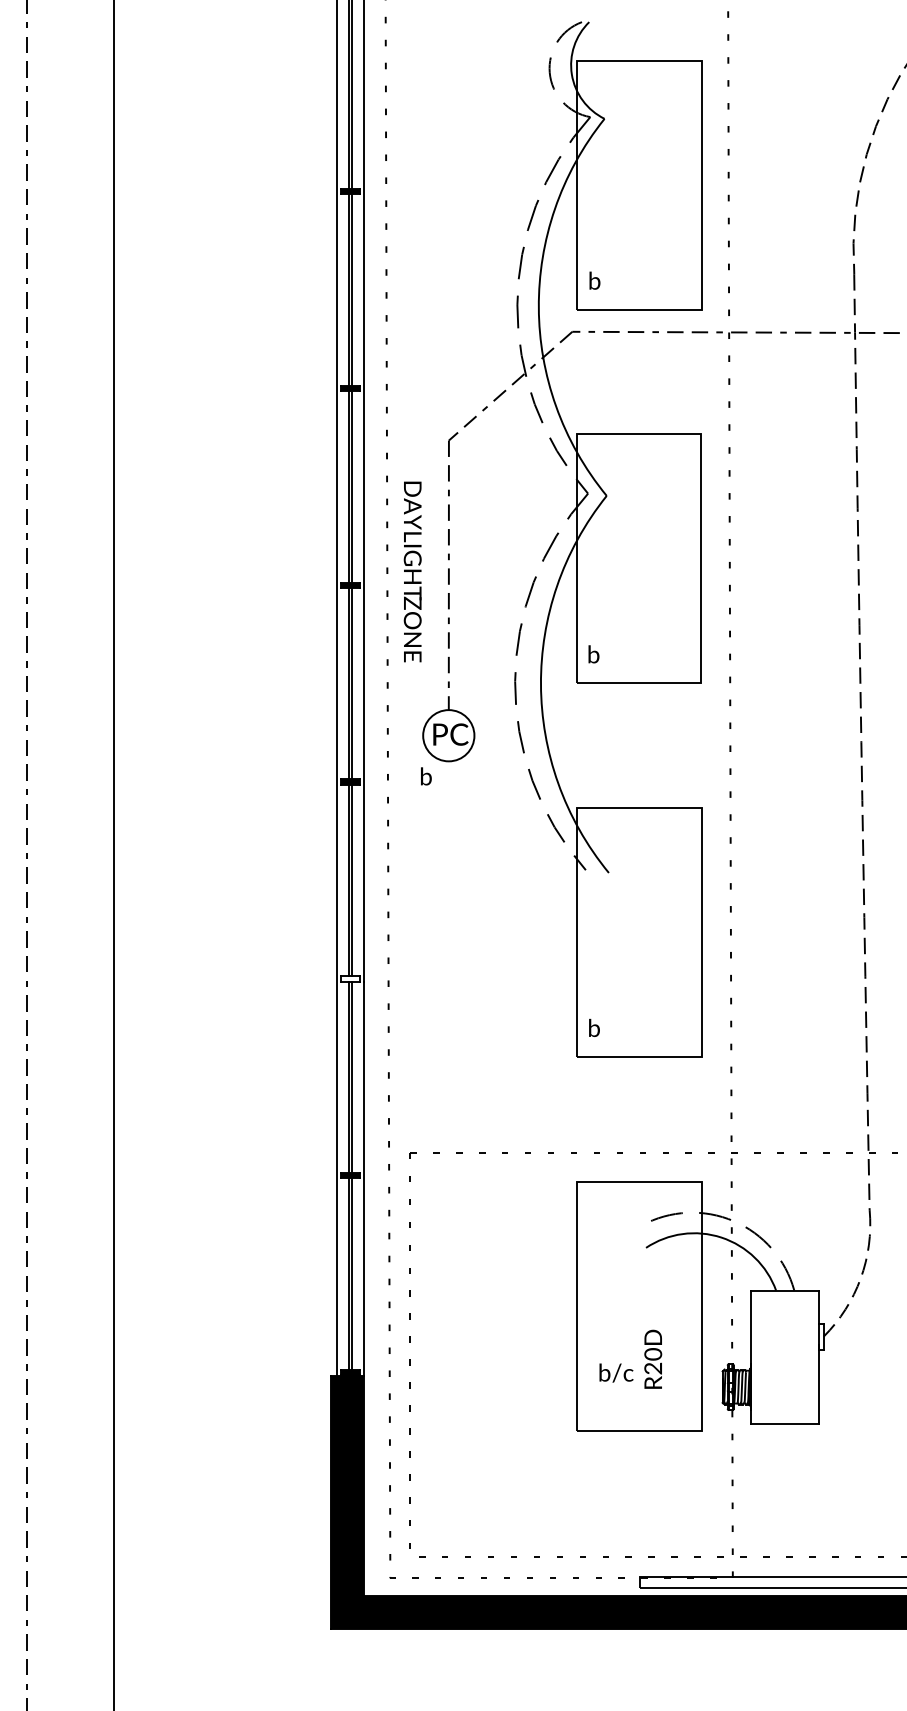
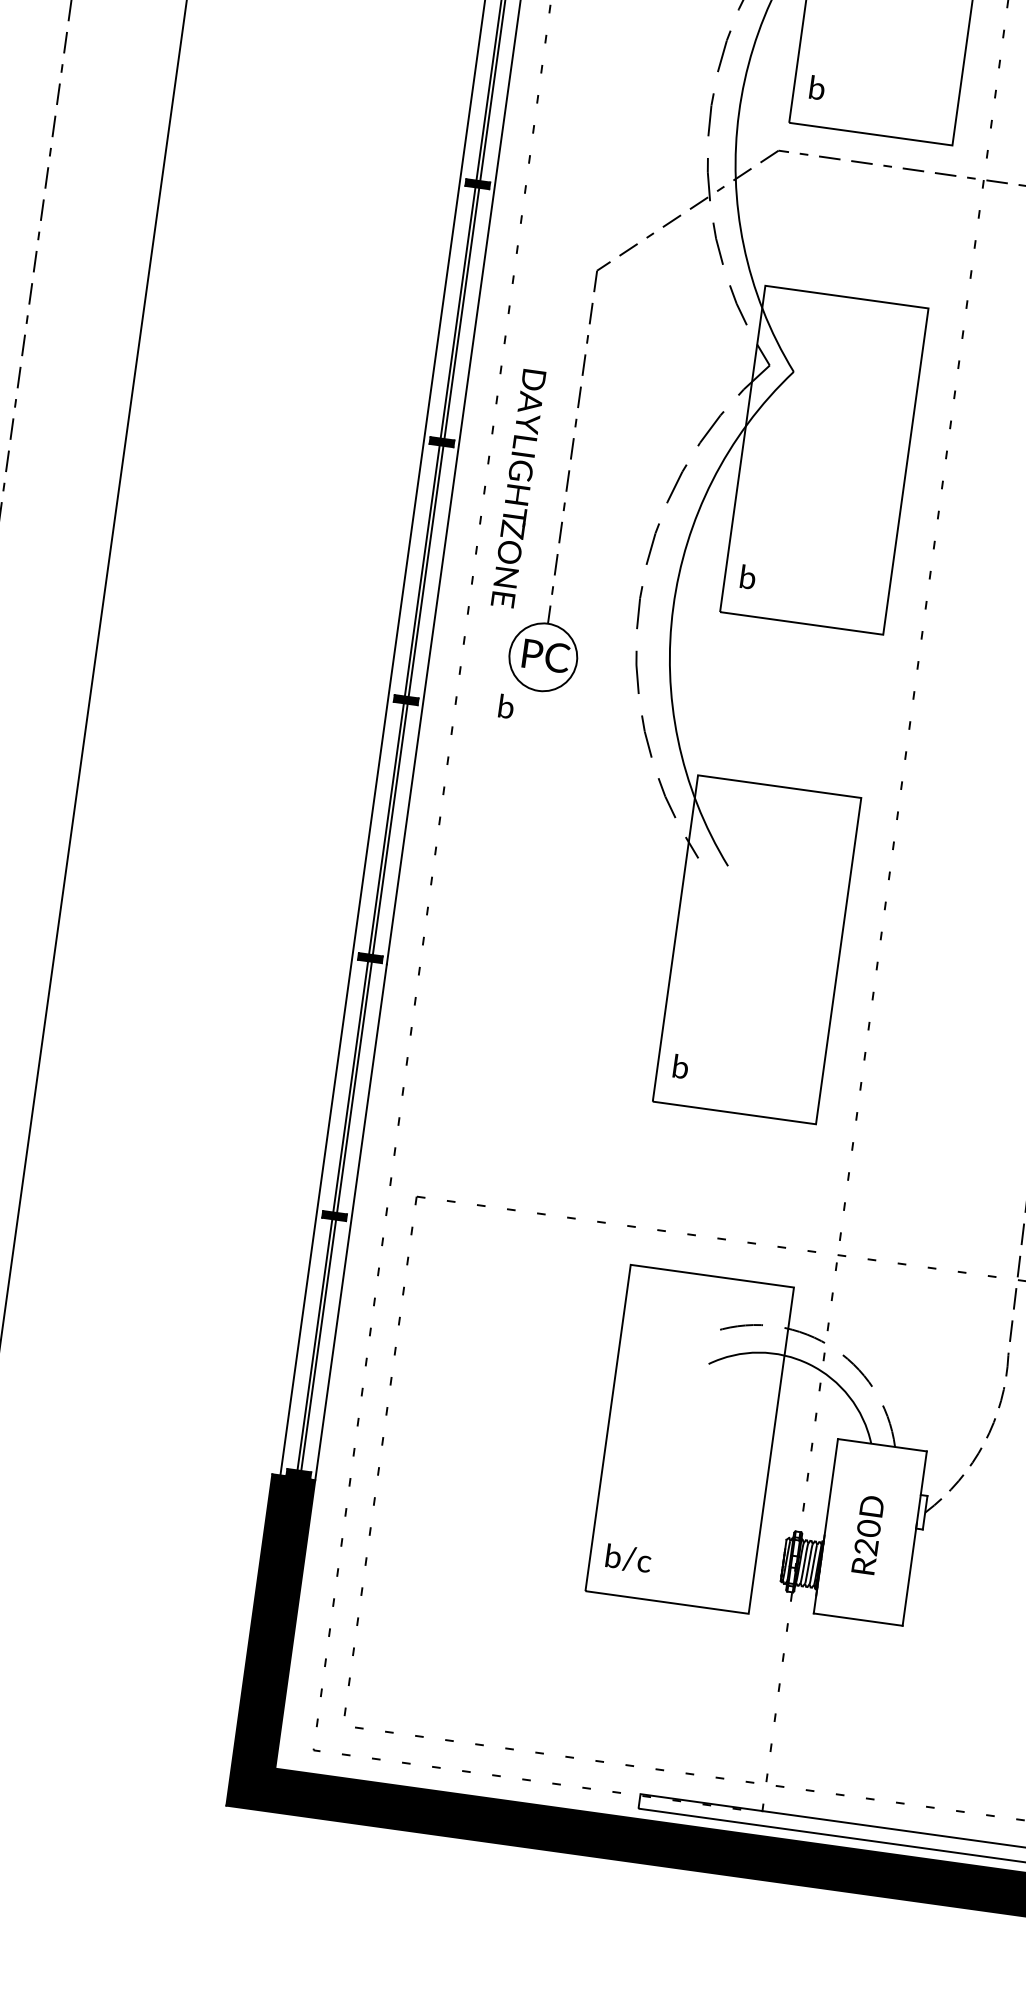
text: (412, 571) -> (518, 487), moved
fill: (350, 978) -> (370, 957), added
text: (653, 1358) -> (868, 1533), moved
text: (616, 1372) -> (628, 1558), moved

